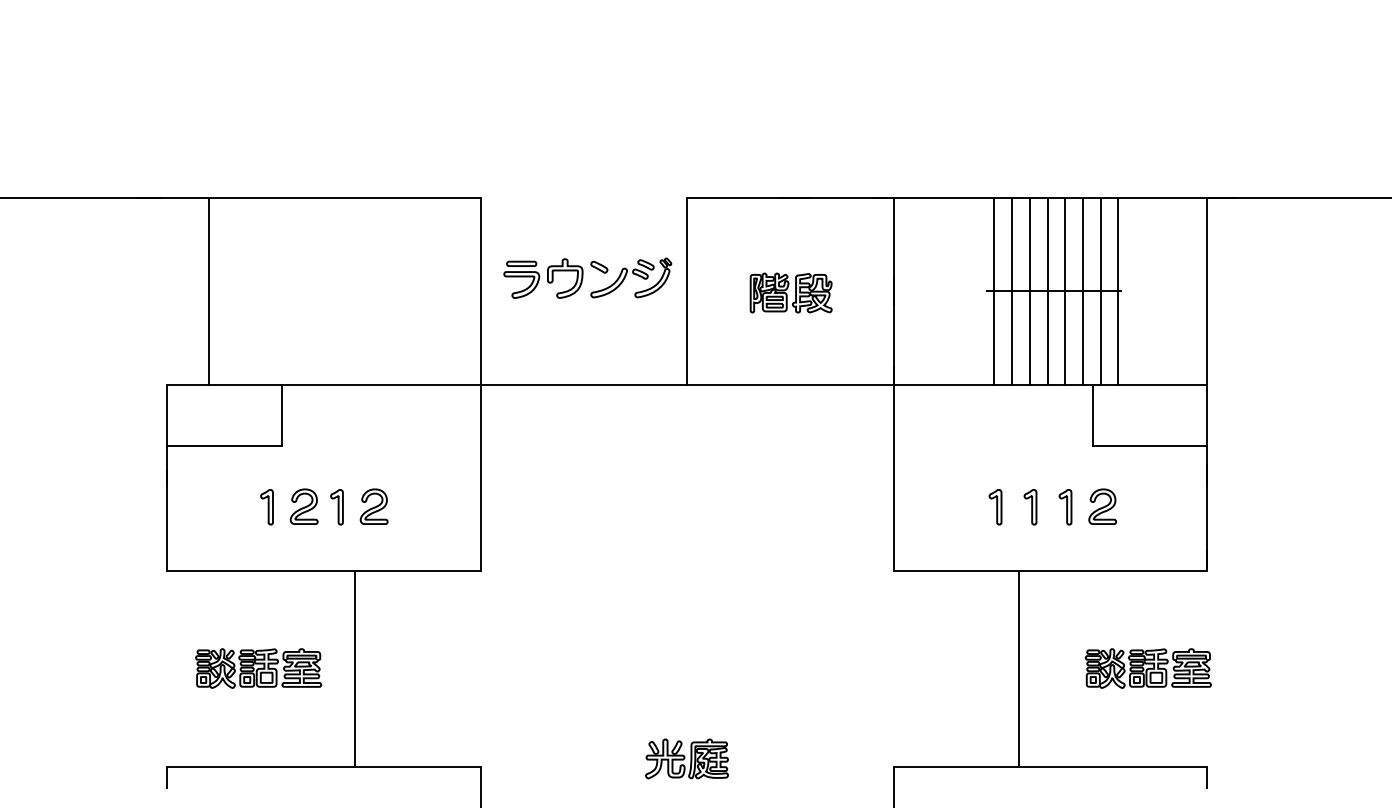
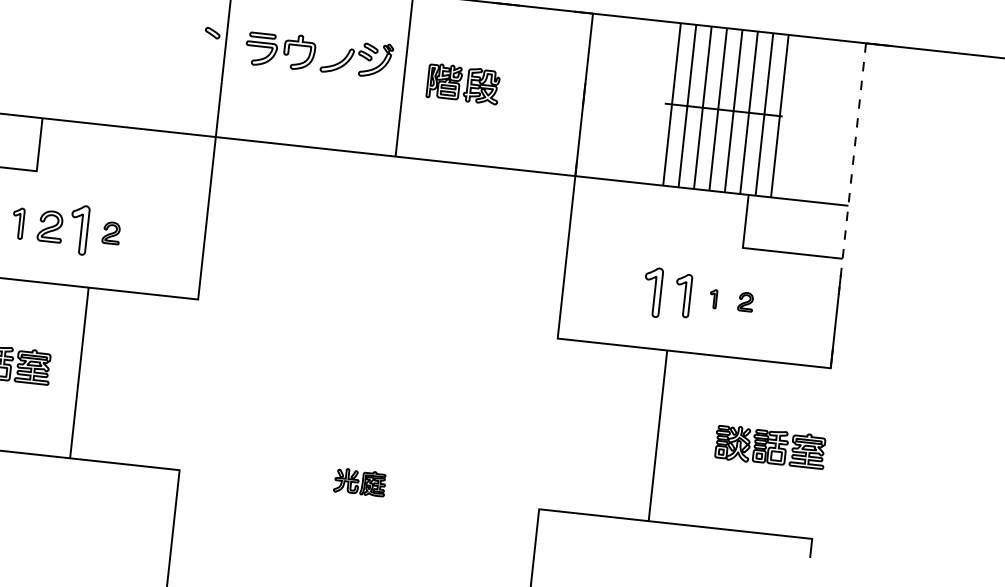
part: (599, 266) -> (212, 32), moved
part: (790, 292) -> (462, 83), moved
line: (1207, 342) -> (852, 168), solid -> dashed
part: (373, 506) -> (110, 232), size x0.7
part: (1102, 506) -> (745, 301), size x0.6
part: (336, 507) -> (78, 230), size x1.6
part: (995, 507) -> (652, 292), size x1.6
part: (1030, 507) -> (682, 295), size x1.4
part: (1065, 507) -> (713, 299), size x0.6
part: (686, 758) -> (359, 481), size x0.7

